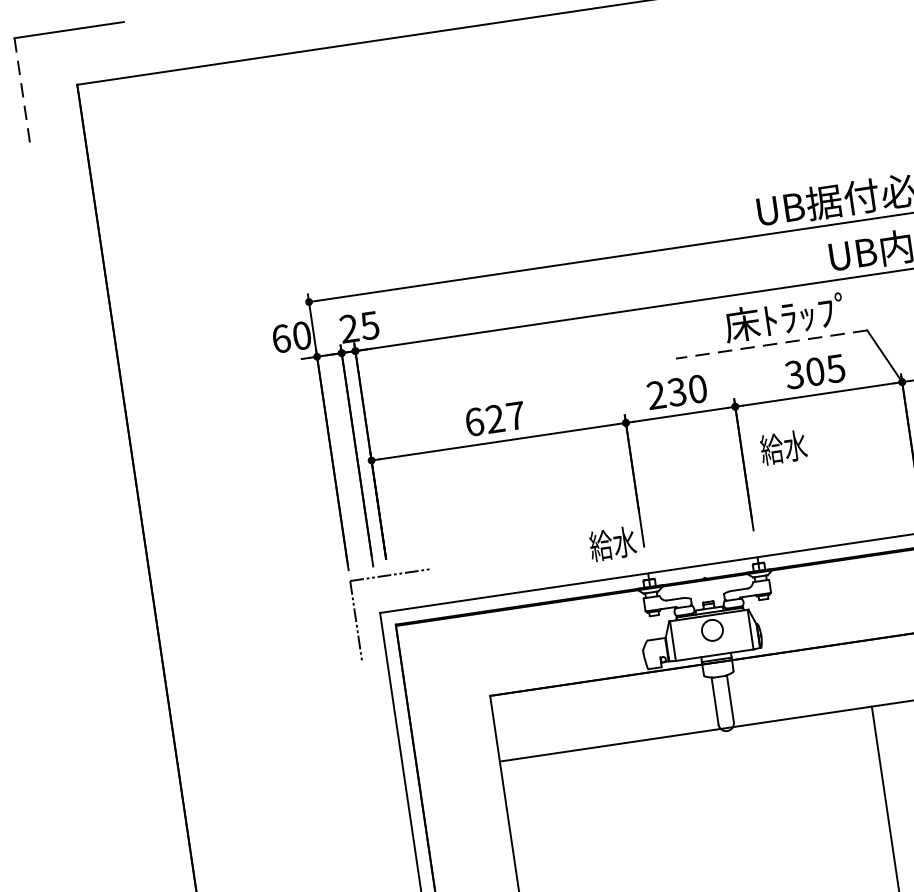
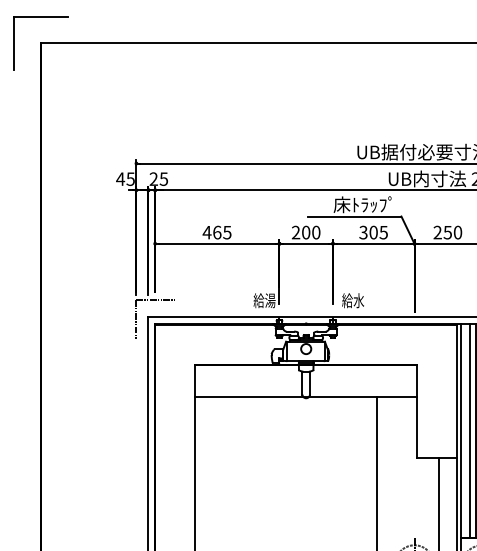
line: (23, 93) -> (14, 43), dashed -> solid
text: (291, 335) -> (125, 178), 60 -> 45
line: (771, 344) -> (354, 216), dashed -> solid
text: (675, 392) -> (305, 232), 230 -> 200
text: (493, 418) -> (216, 232), 627 -> 465
text: (782, 447) -> (352, 300), moved
text: (624, 541) -> (270, 300), 給水 -> 給湯

